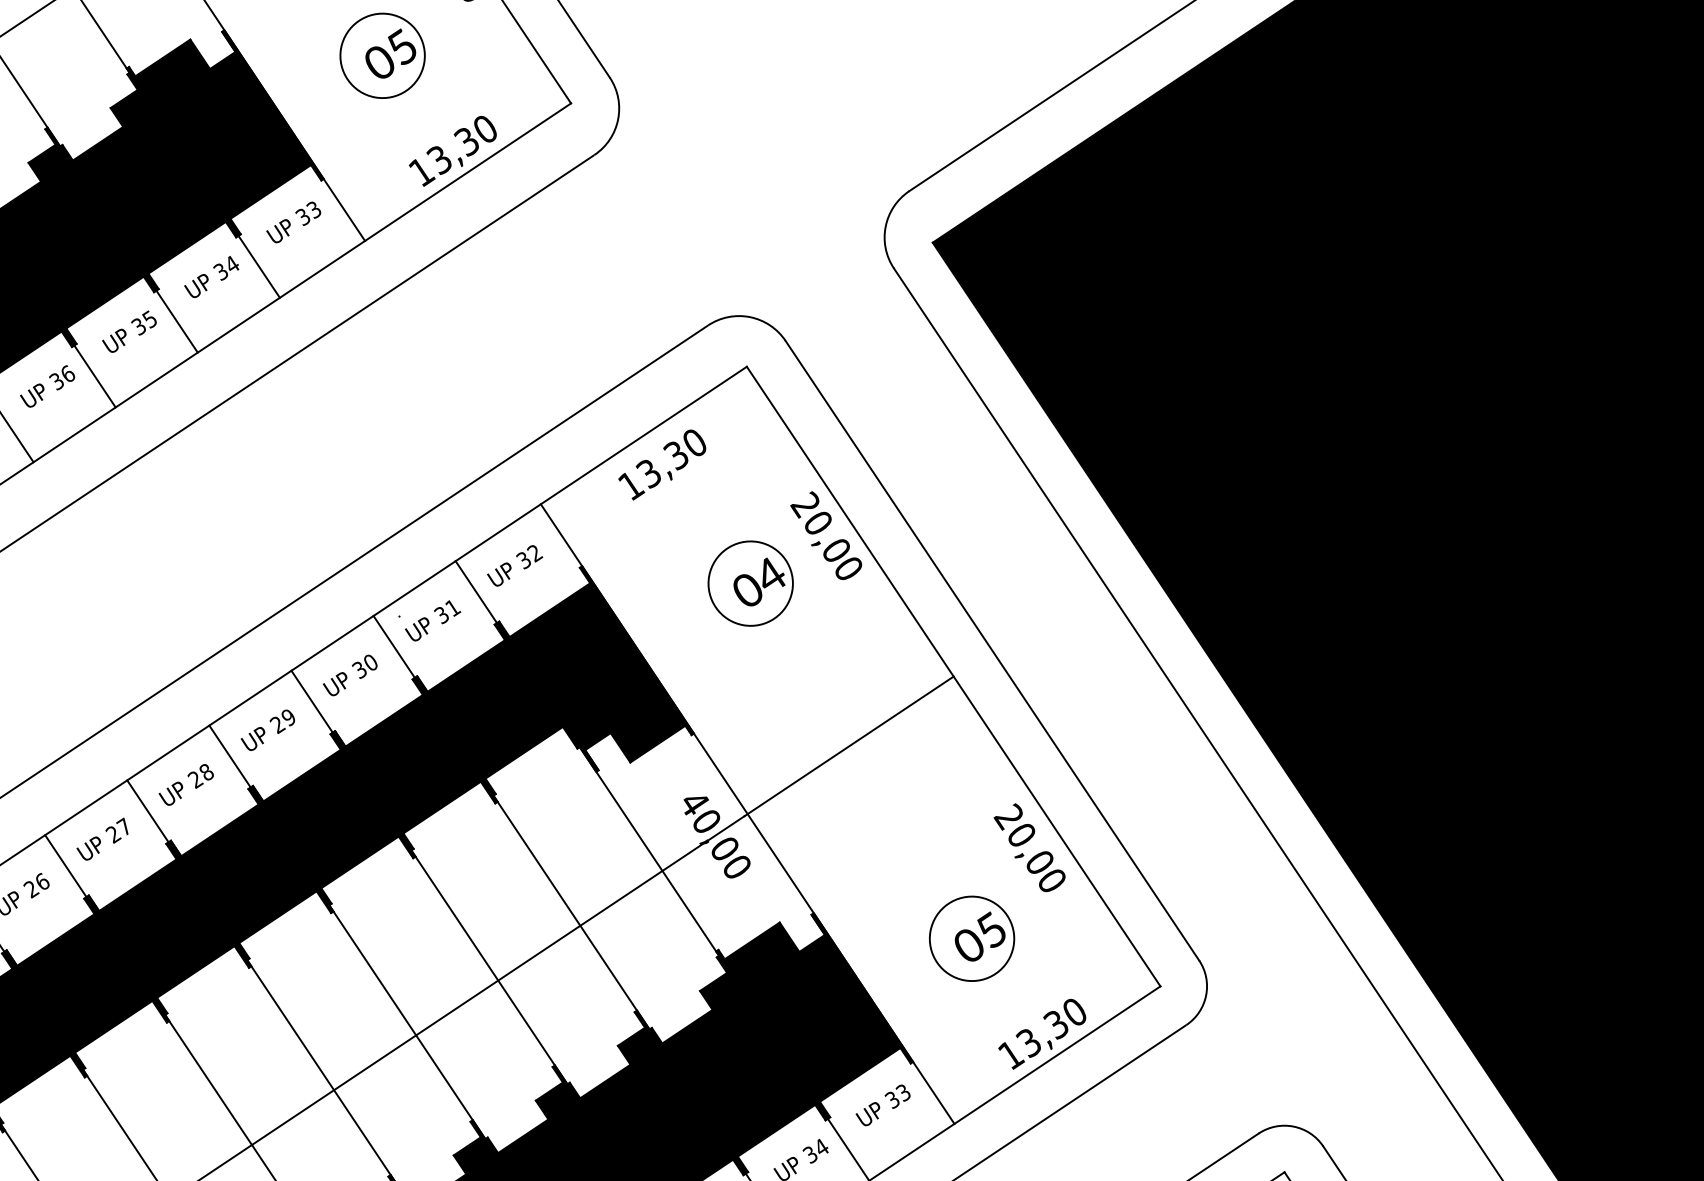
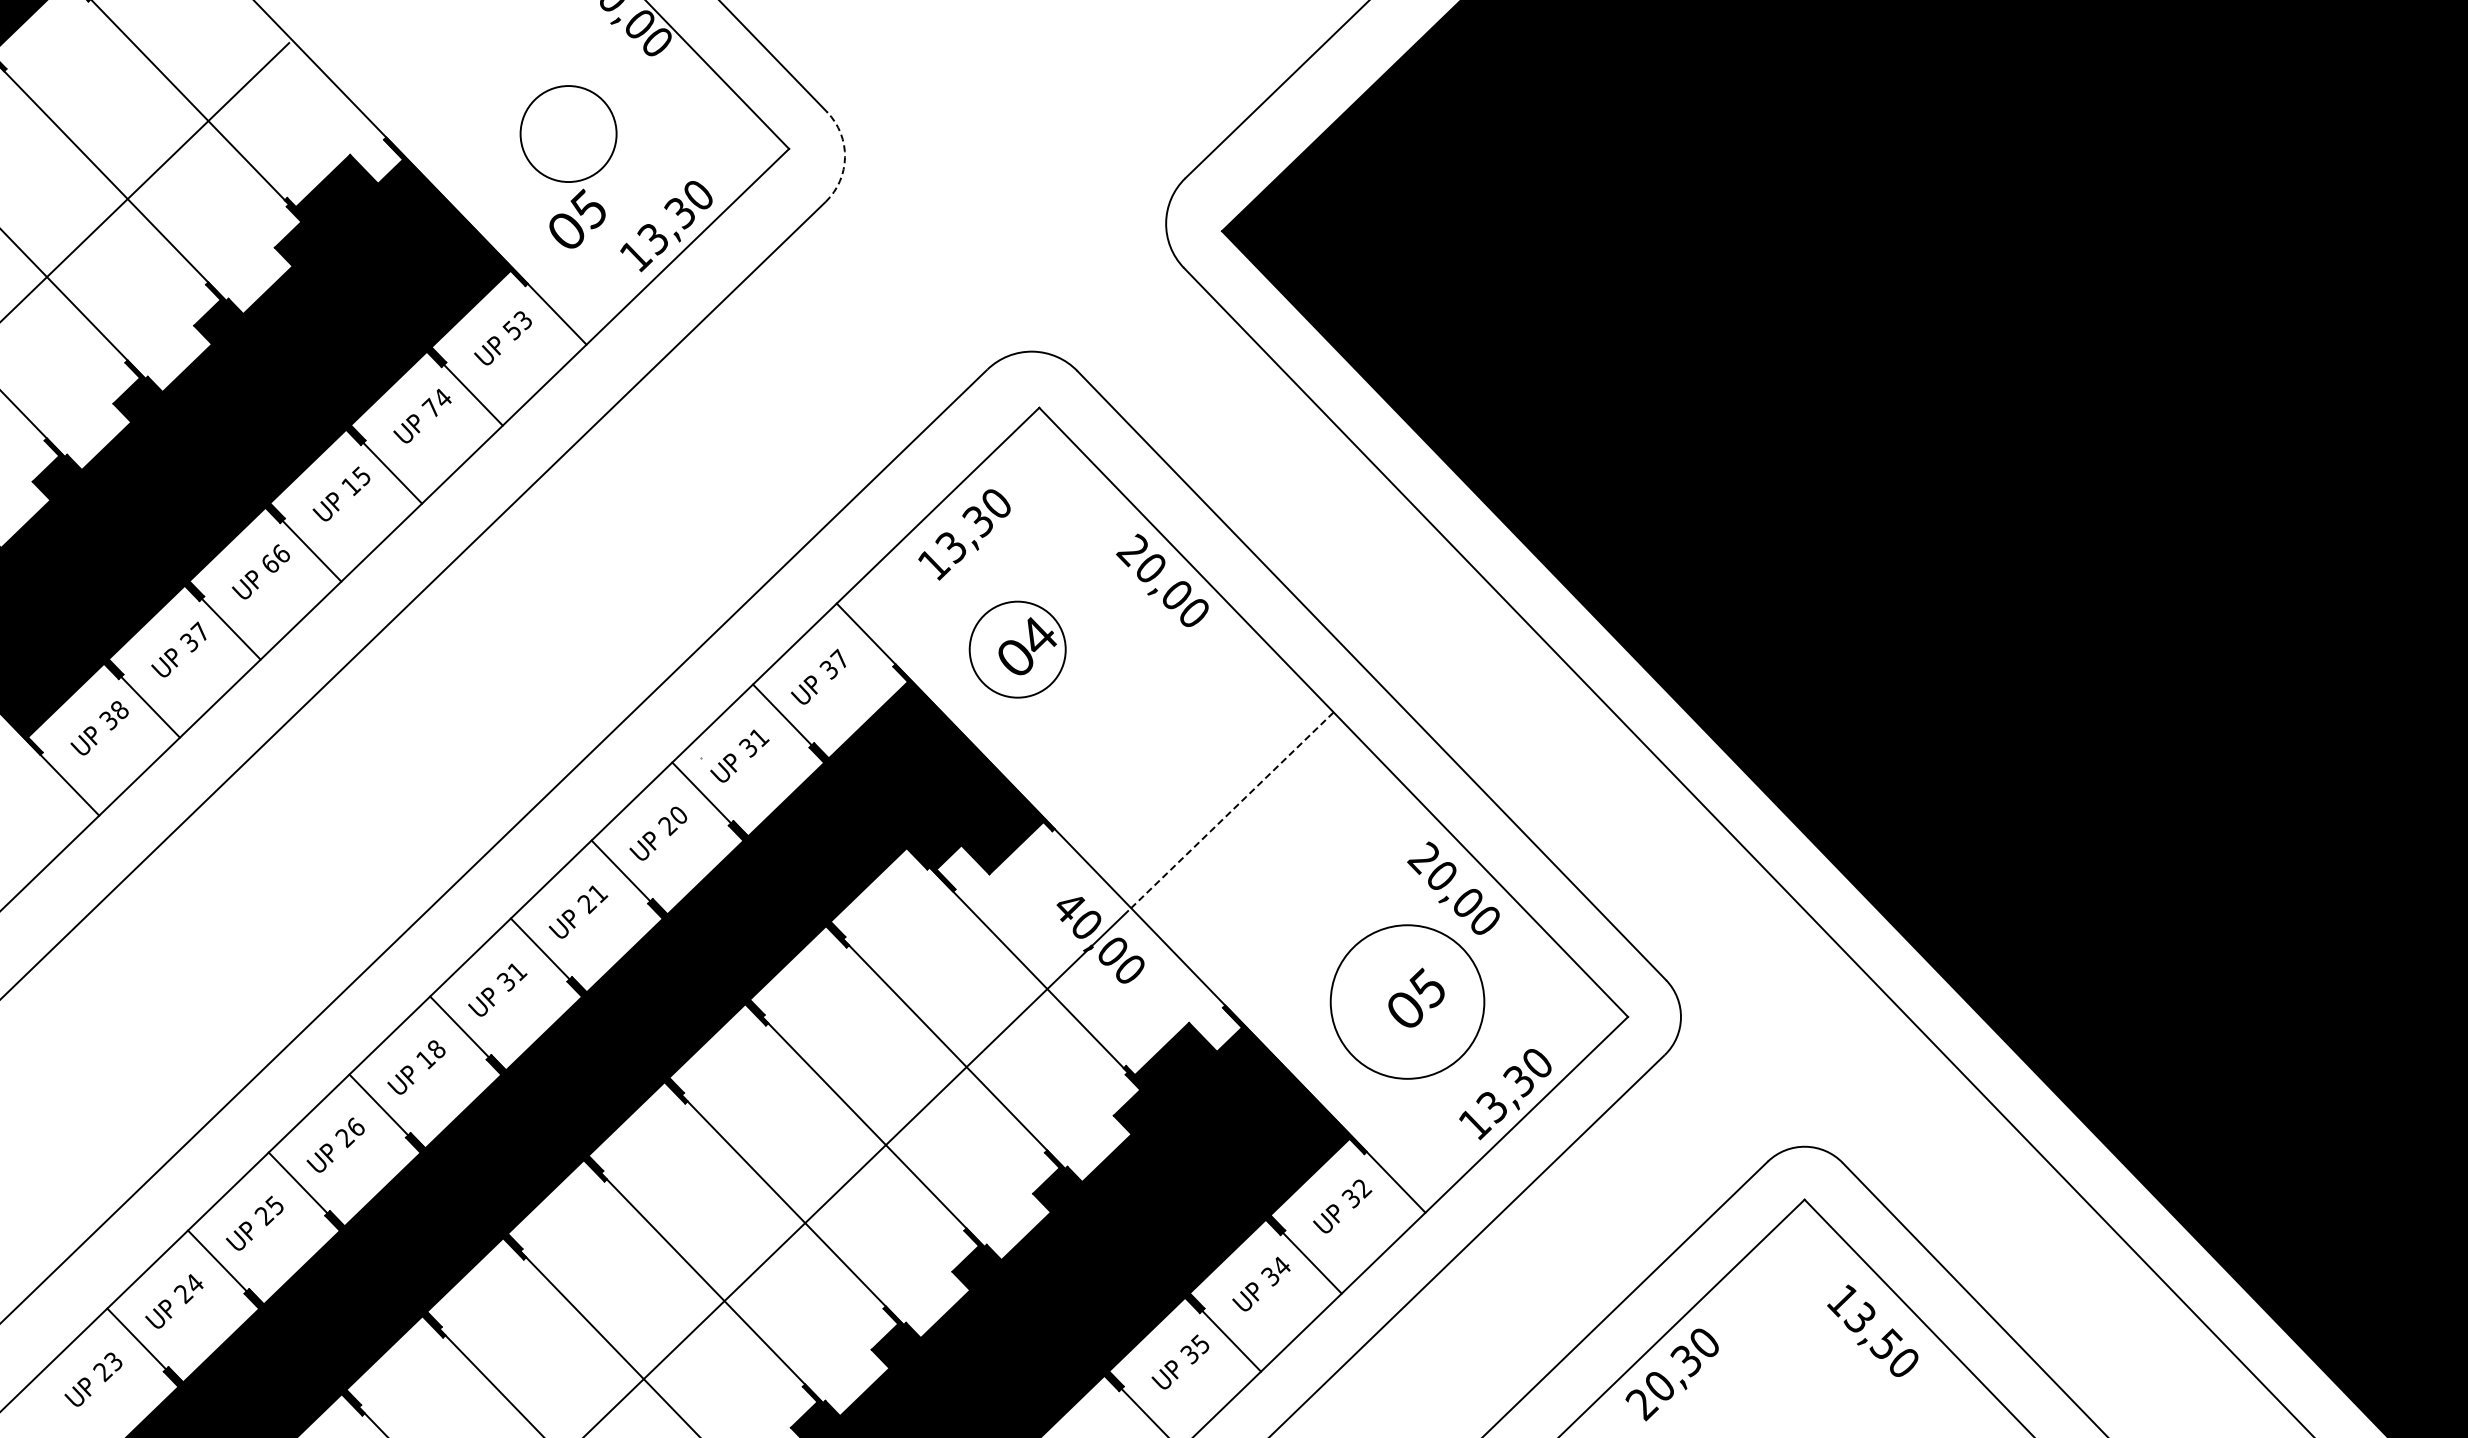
text: (391, 53) -> (577, 218), moved
arc: (618, 119) -> (845, 157), solid -> dashed
text: (302, 214) -> (511, 327), 33 -> 53
text: (220, 270) -> (430, 407), 34 -> 74
text: (139, 326) -> (351, 486), 35 -> 15
text: (56, 381) -> (269, 564), 36 -> 66
text: (534, 552) -> (839, 658), 32 -> 37
part: (750, 583) -> (1017, 649), moved
text: (359, 670) -> (667, 826), 30 -> 20
text: (289, 717) -> (598, 893), 29 -> 21
line: (848, 746) -> (1230, 811), solid -> dashed
text: (200, 776) -> (511, 977), 28 -> 31
text: (118, 830) -> (430, 1054), 27 -> 18
circle: (971, 939) -> (1407, 1002), size x1.6
text: (903, 1093) -> (1362, 1188), 33 -> 32

